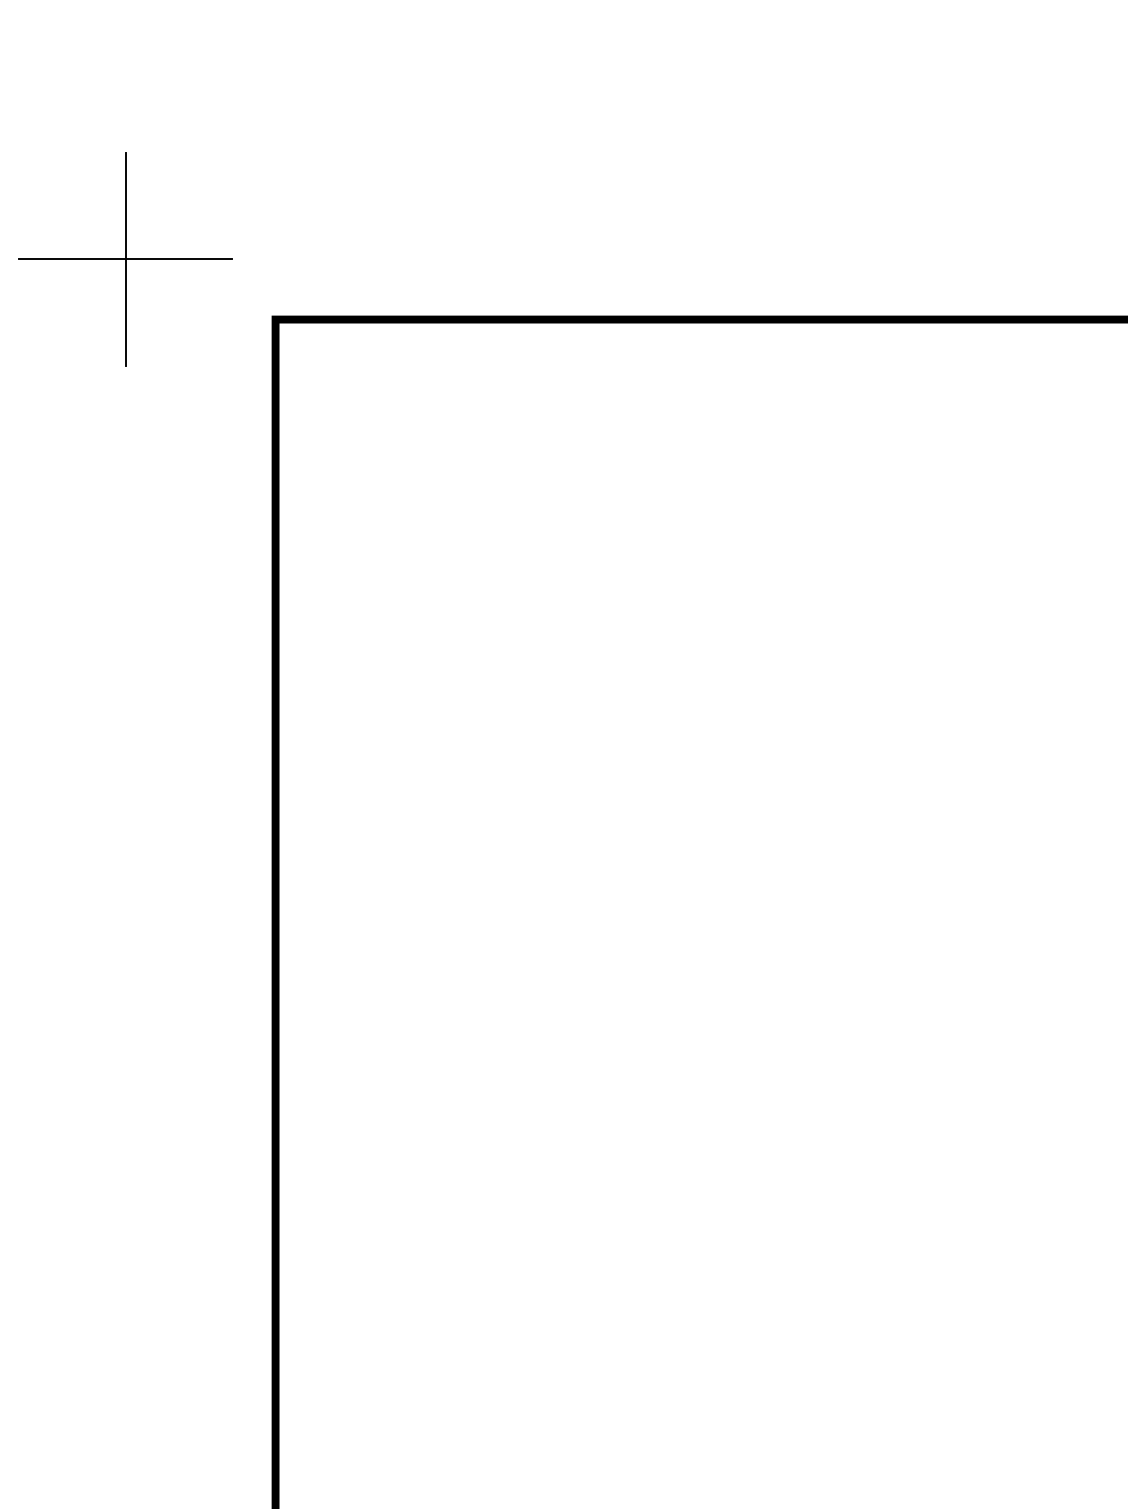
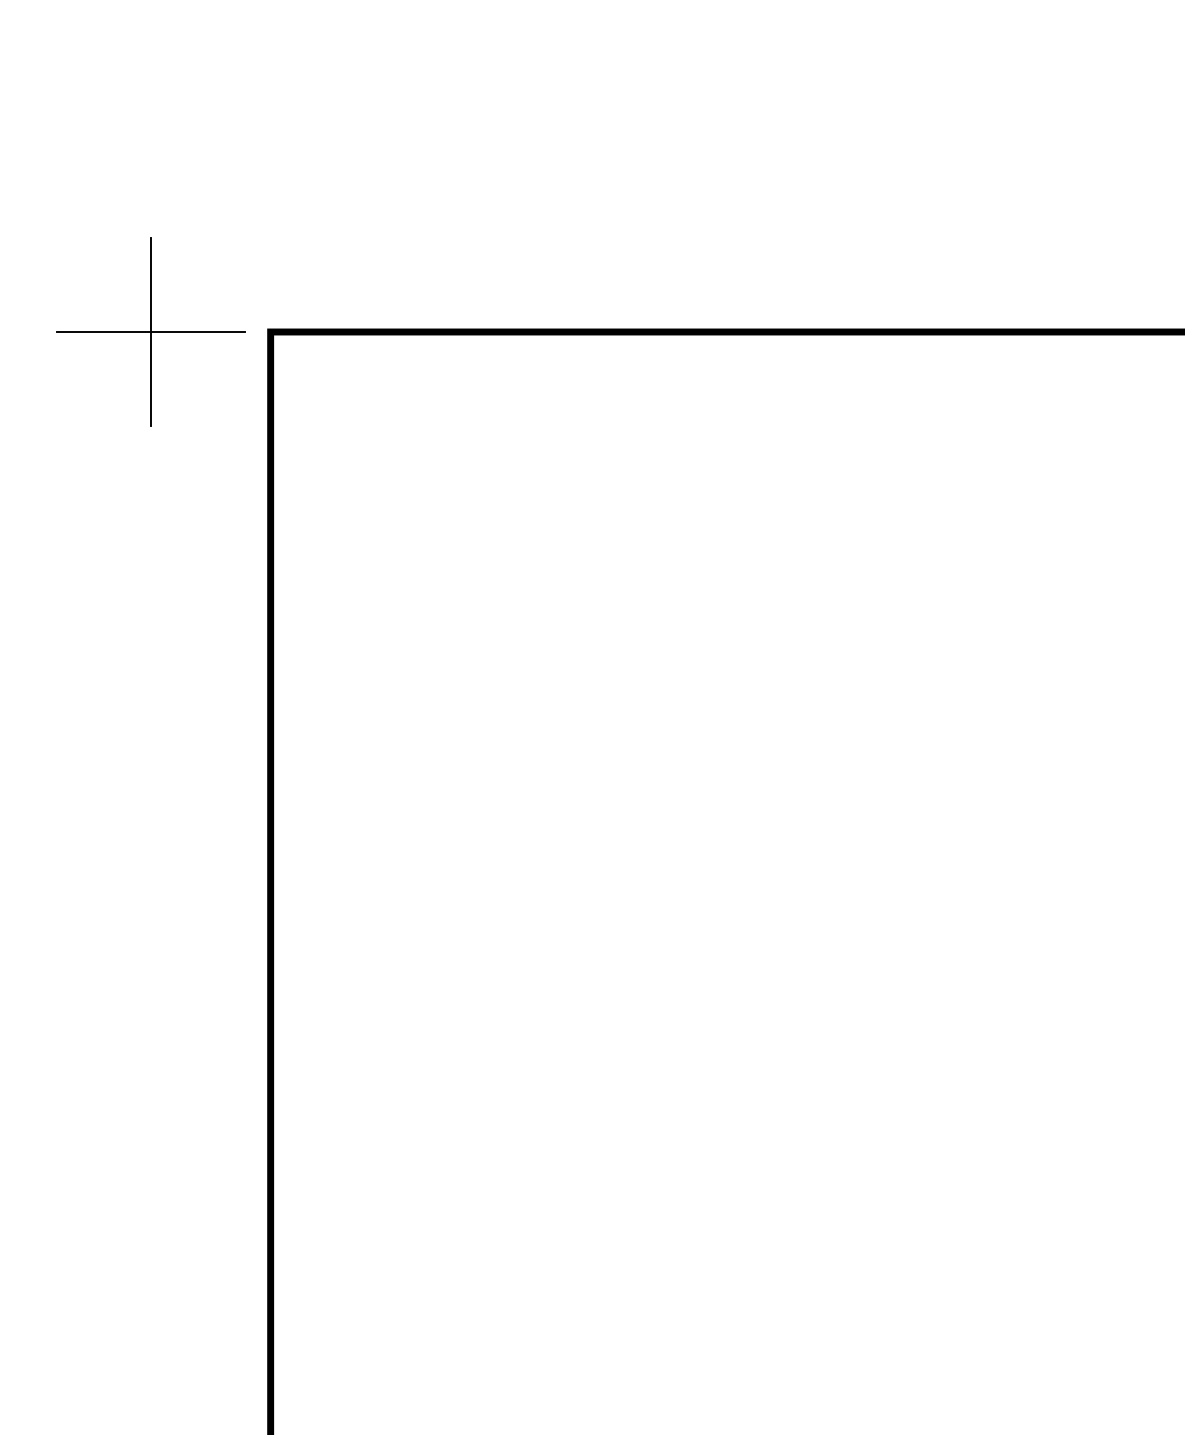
part: (125, 258) -> (150, 331), moved

